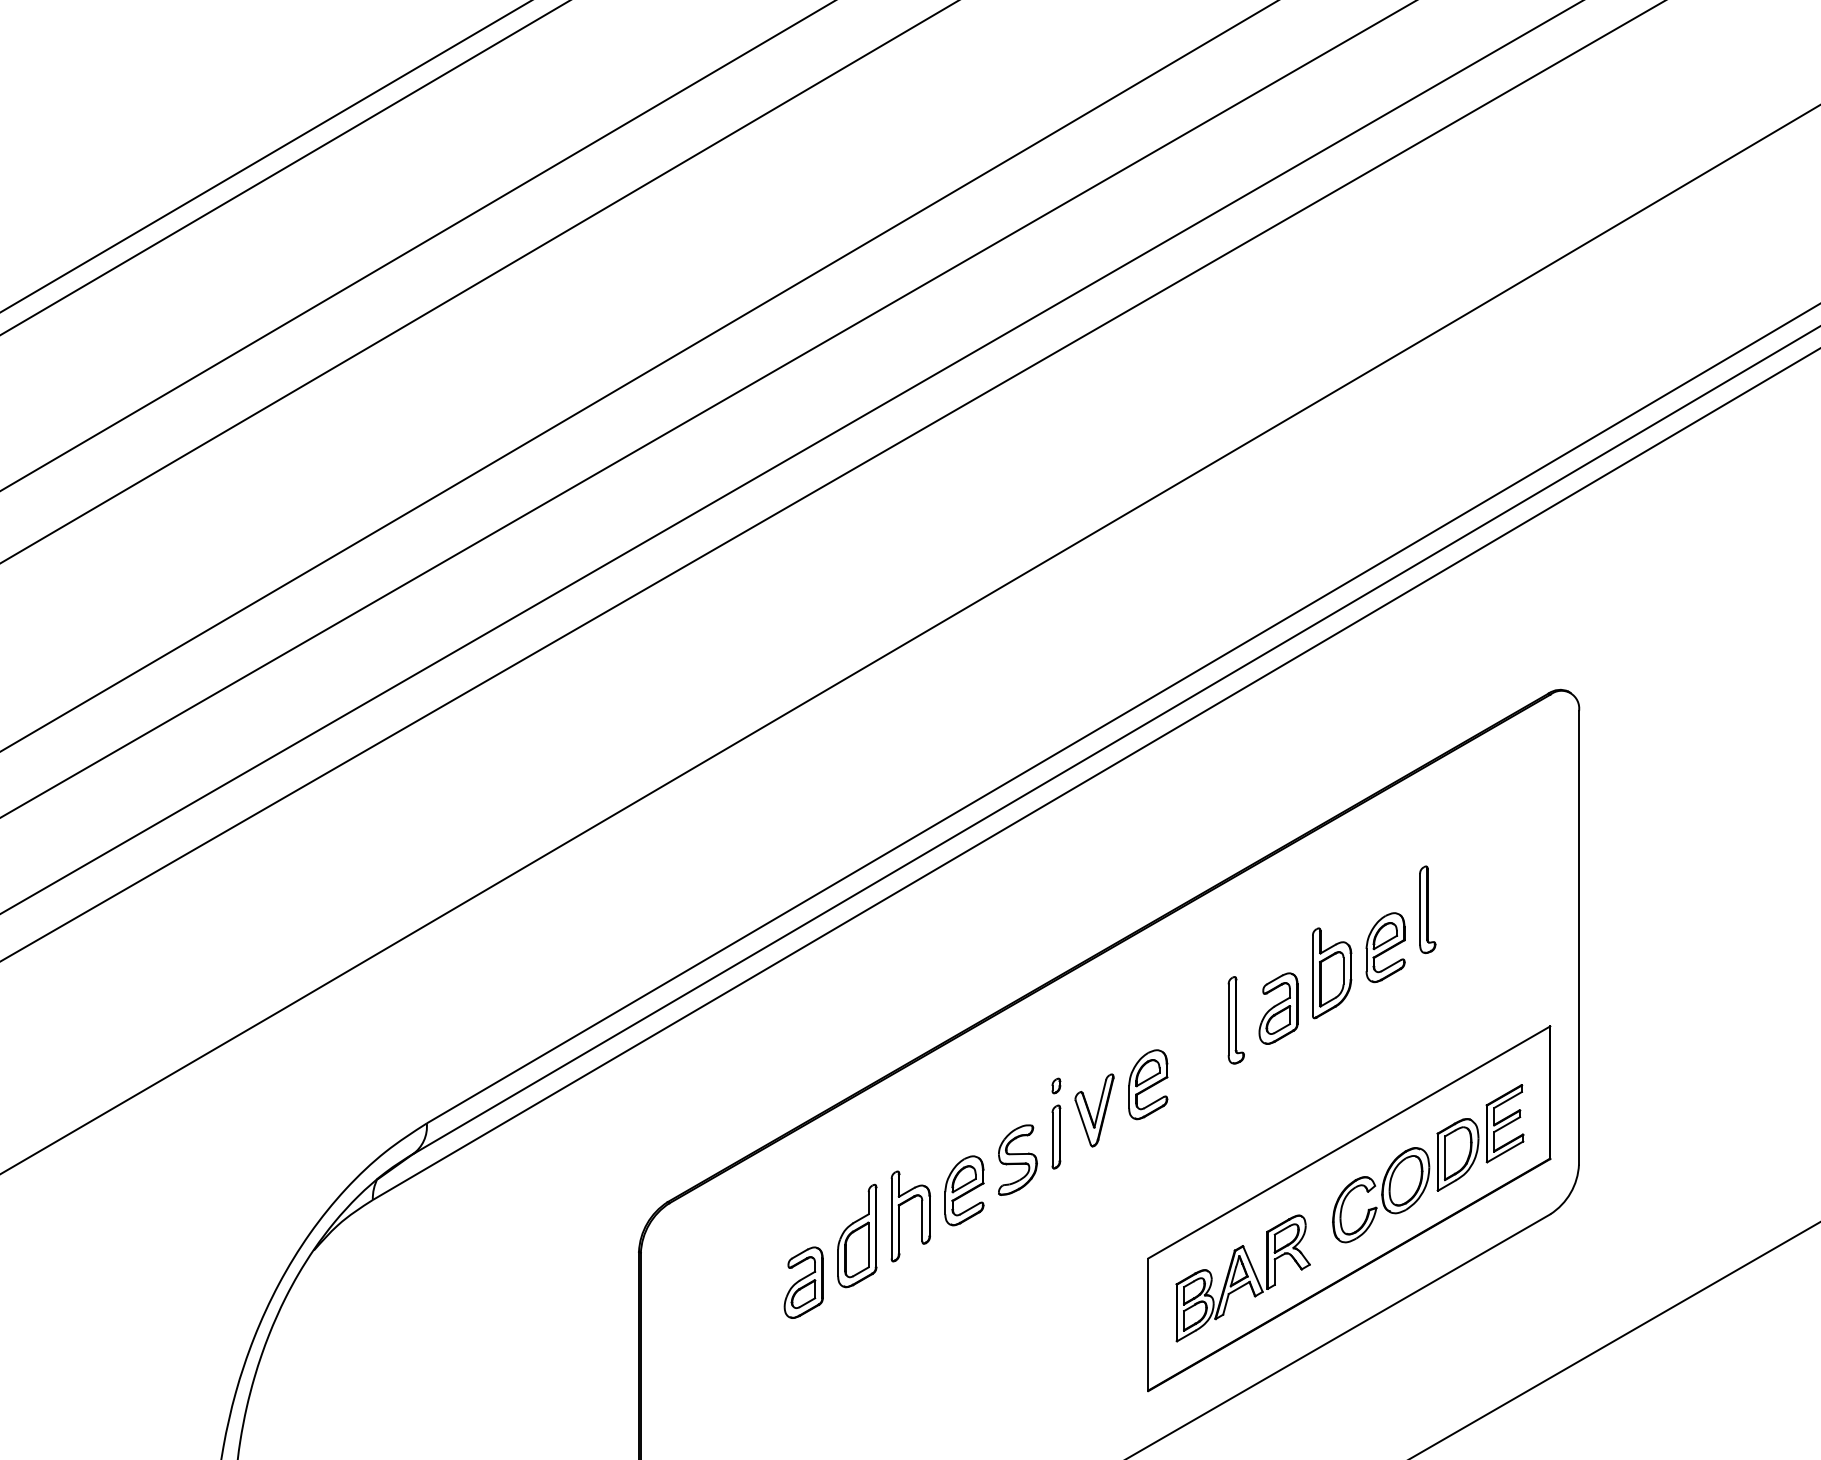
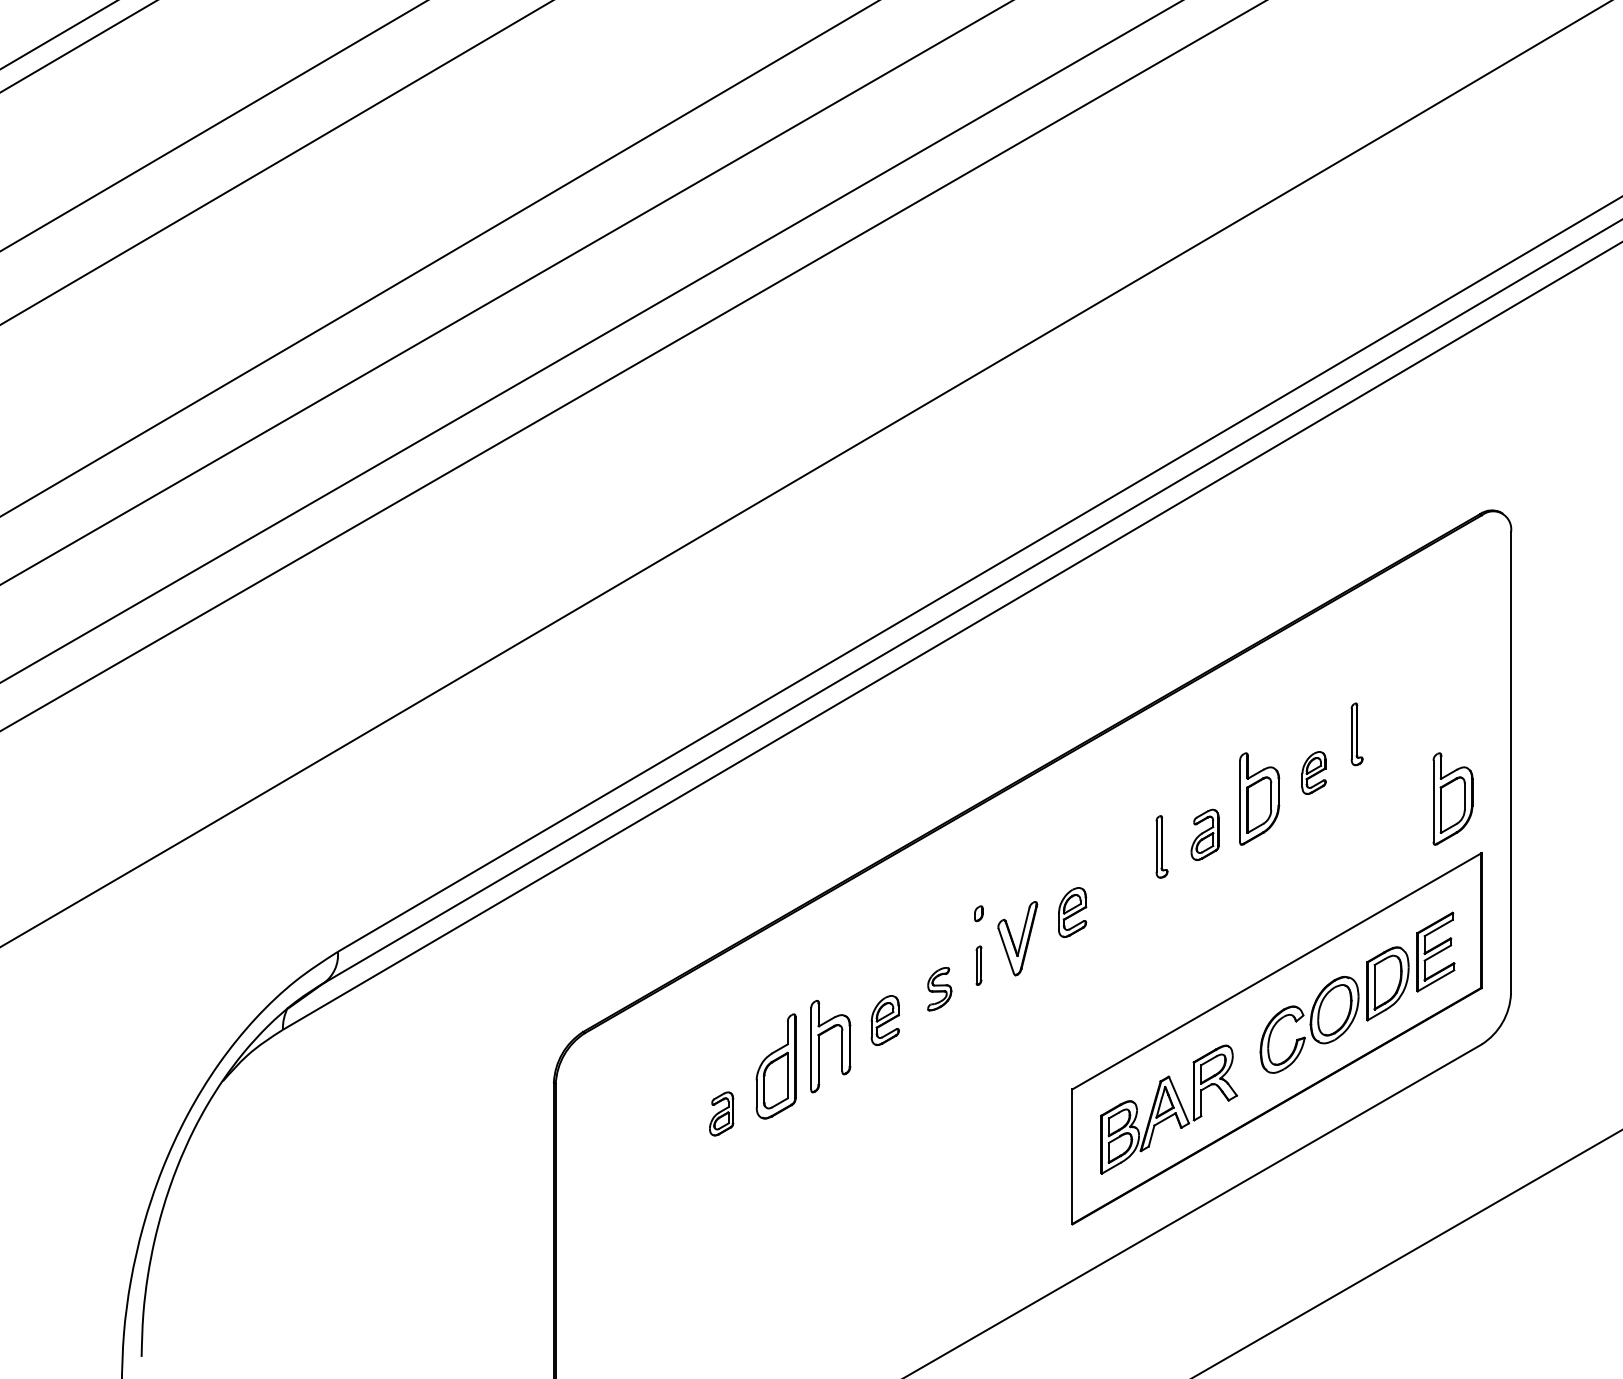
part: (1427, 909) -> (1356, 734), size x0.7
part: (1385, 947) -> (1314, 772), size x0.6
part: (1522, 973) -> (1453, 799), added
part: (1278, 1008) -> (1205, 834), size x0.7
part: (1235, 1020) -> (1161, 847), size x0.7
part: (1148, 1084) -> (1072, 912), size x0.7
part: (1056, 1136) -> (979, 965), size x0.6
part: (1017, 1159) -> (939, 988), size x0.6
part: (964, 1190) -> (885, 1020), size x0.7
part: (803, 1282) -> (721, 1113), size x0.6

